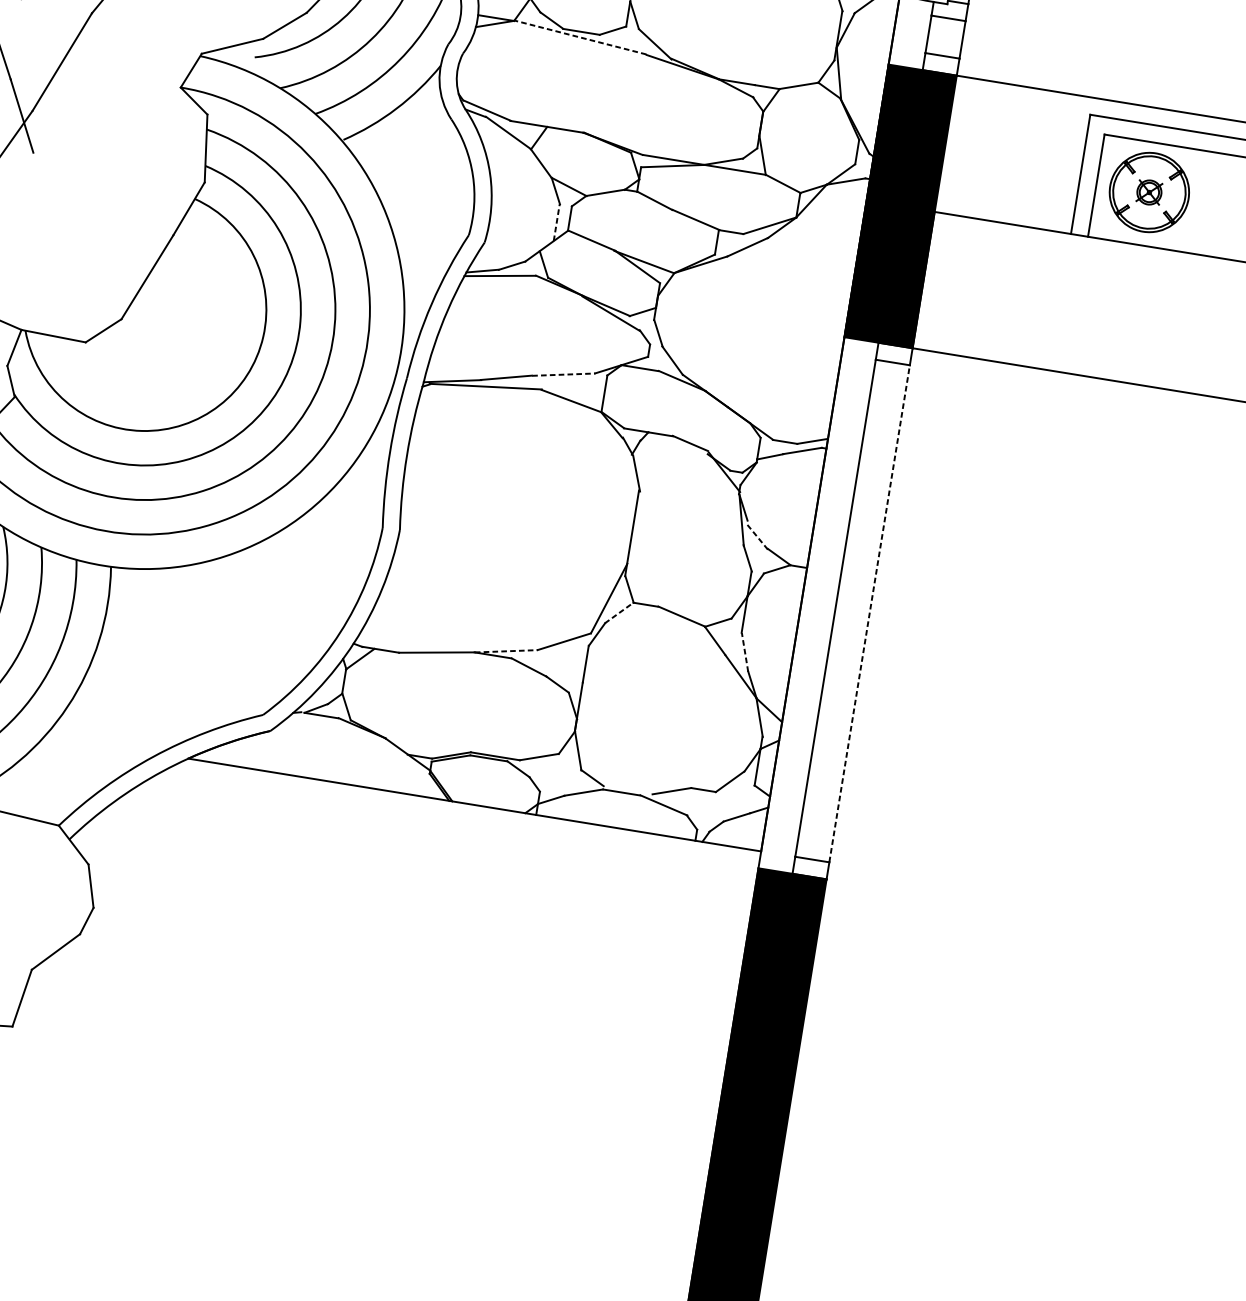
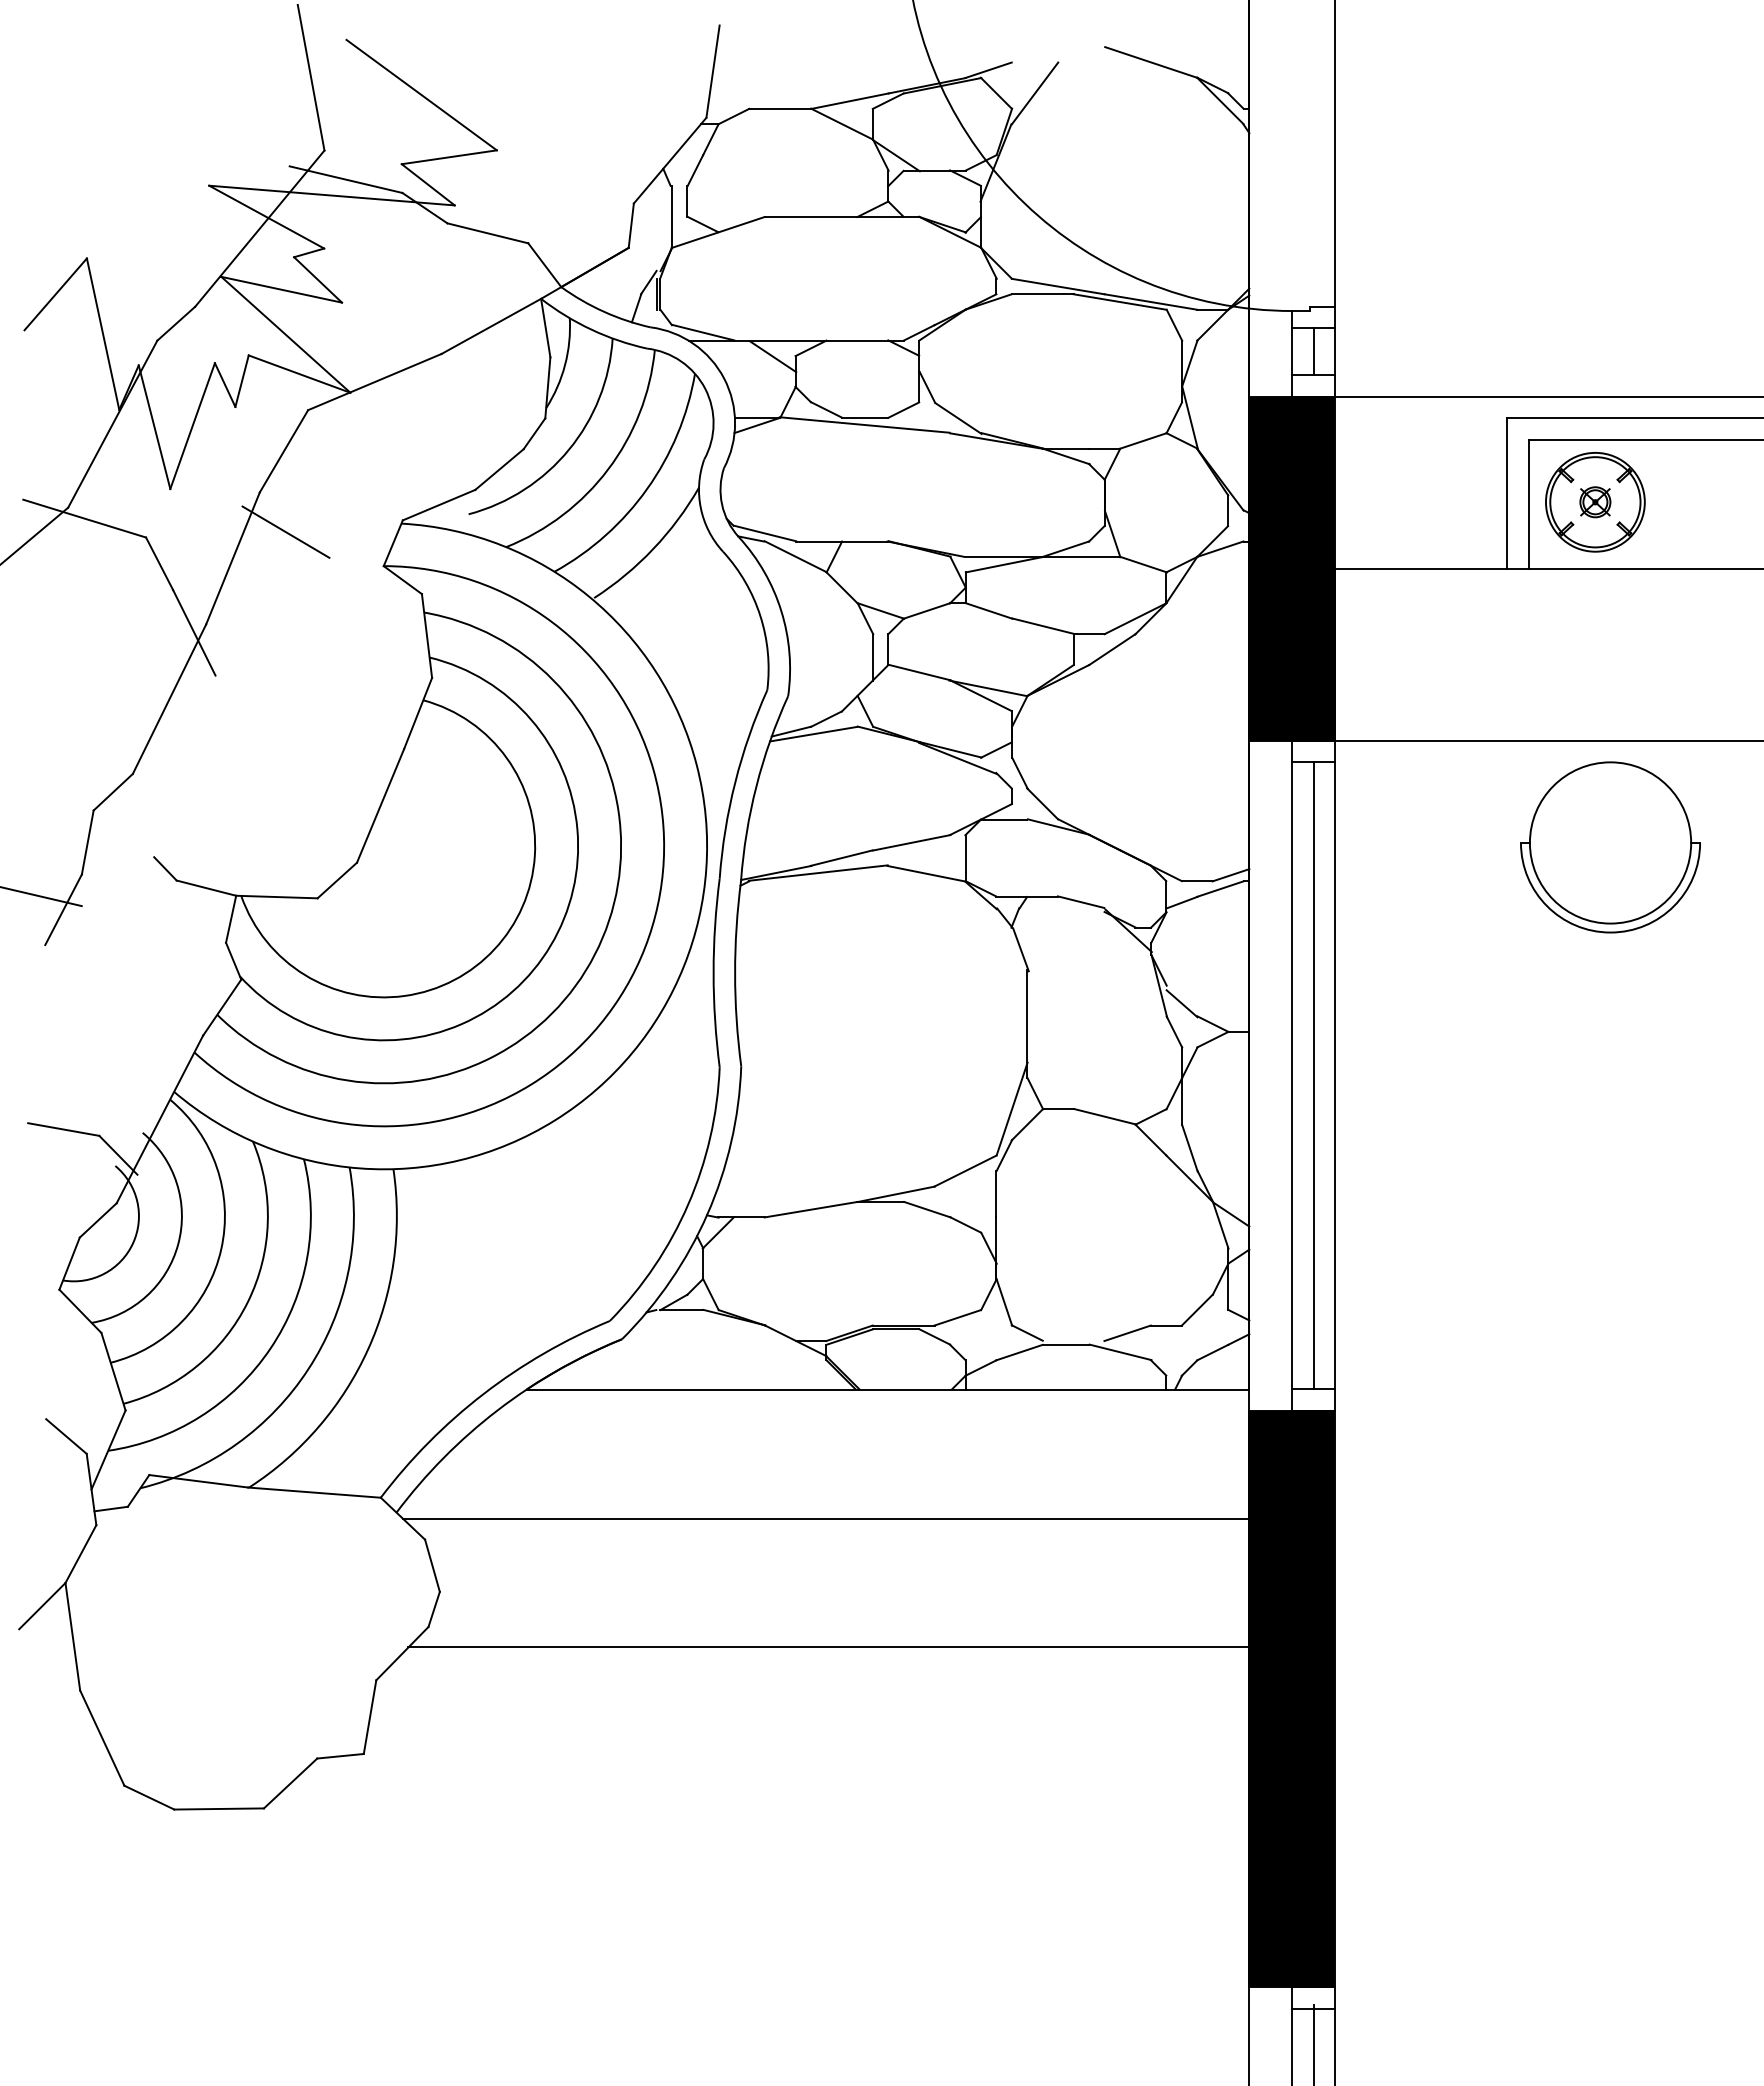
line: (945, 36) -> (1313, 351), added
line: (580, 37) -> (864, 424), dashed -> solid
line: (107, 47) -> (285, 531), added
line: (556, 221) -> (872, 656), dashed -> solid
line: (564, 374) -> (912, 842), dashed -> solid
part: (1117, 468) -> (1610, 847), added
line: (757, 536) -> (1182, 1003), dashed -> solid
line: (852, 610) -> (1313, 1075), added
line: (619, 612) -> (1027, 1124), dashed -> solid
line: (869, 613) -> (1335, 1075), dashed -> solid
line: (506, 651) -> (896, 1194), dashed -> solid
line: (744, 651) -> (1189, 1147), dashed -> solid
line: (408, 899) -> (825, 1518), added
line: (394, 1001) -> (828, 1647), added

